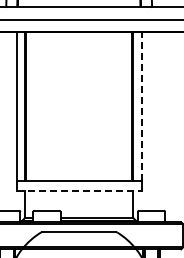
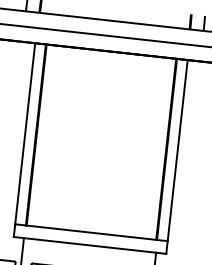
line: (141, 105) -> (177, 149), dashed -> solid
line: (79, 190) -> (90, 244), dashed -> solid

